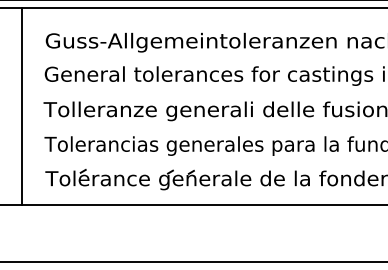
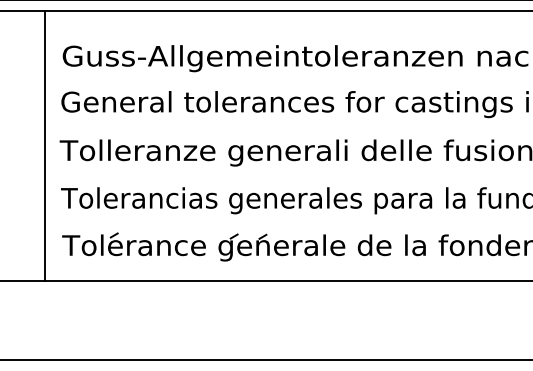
line: (22, 106) -> (44, 146), moved

